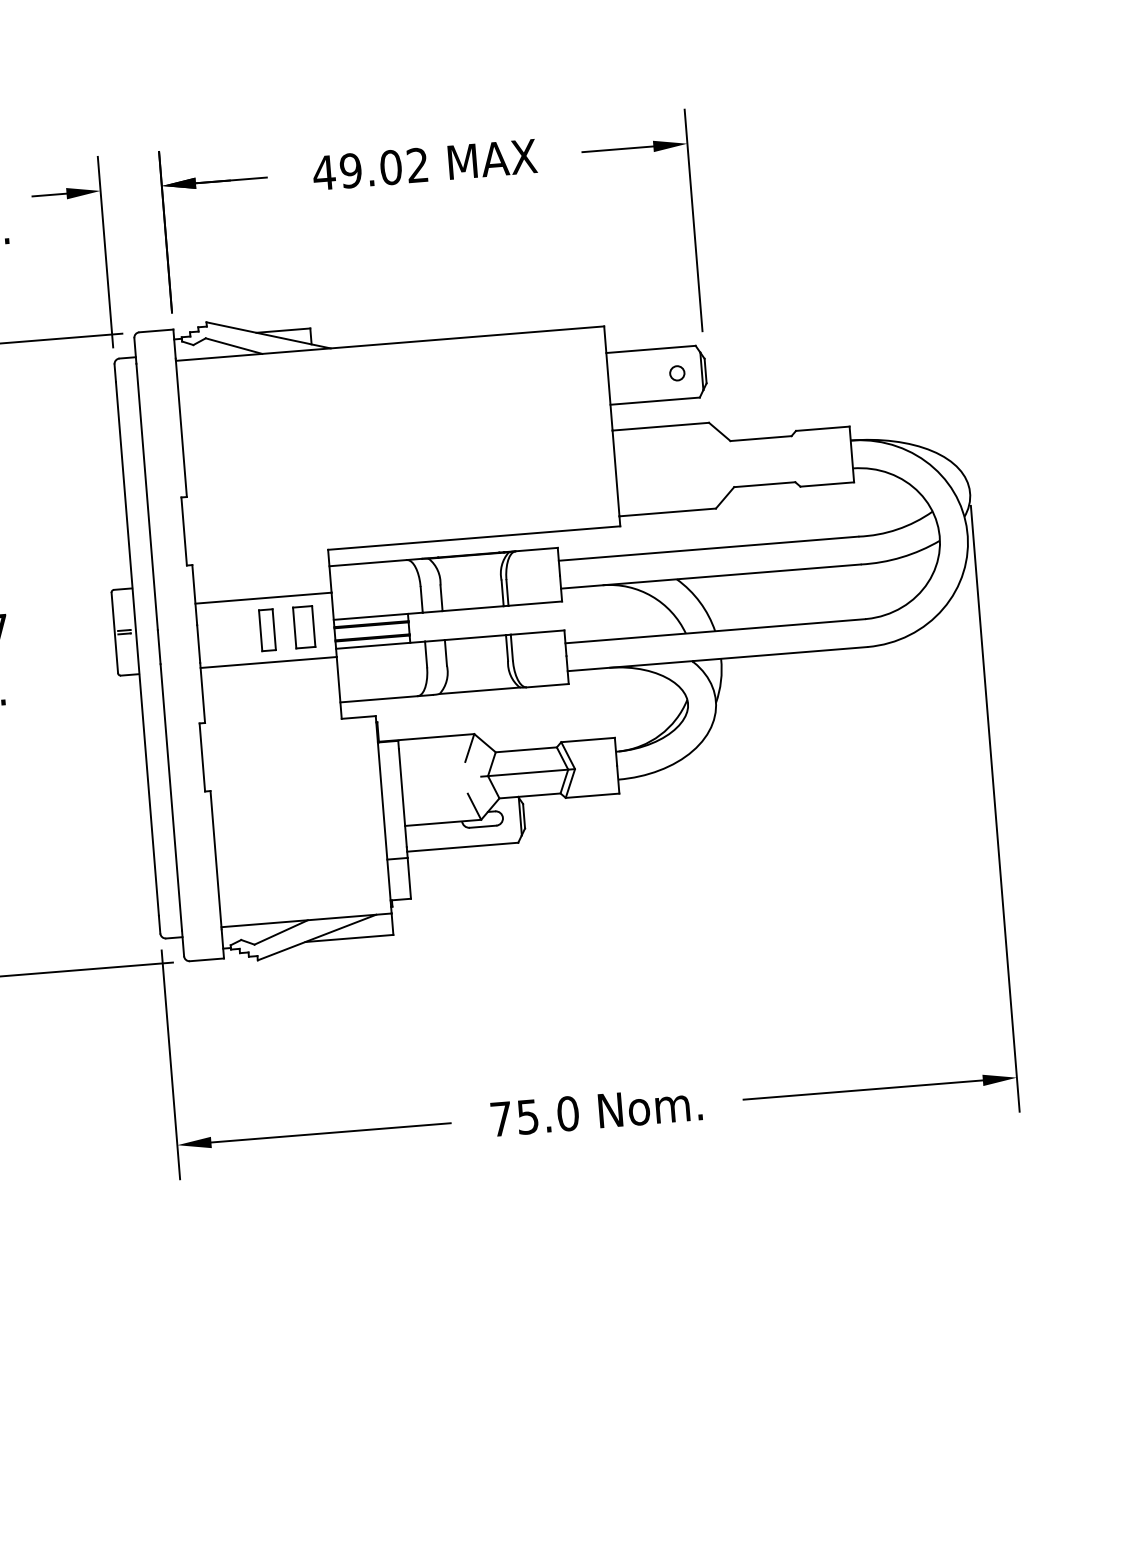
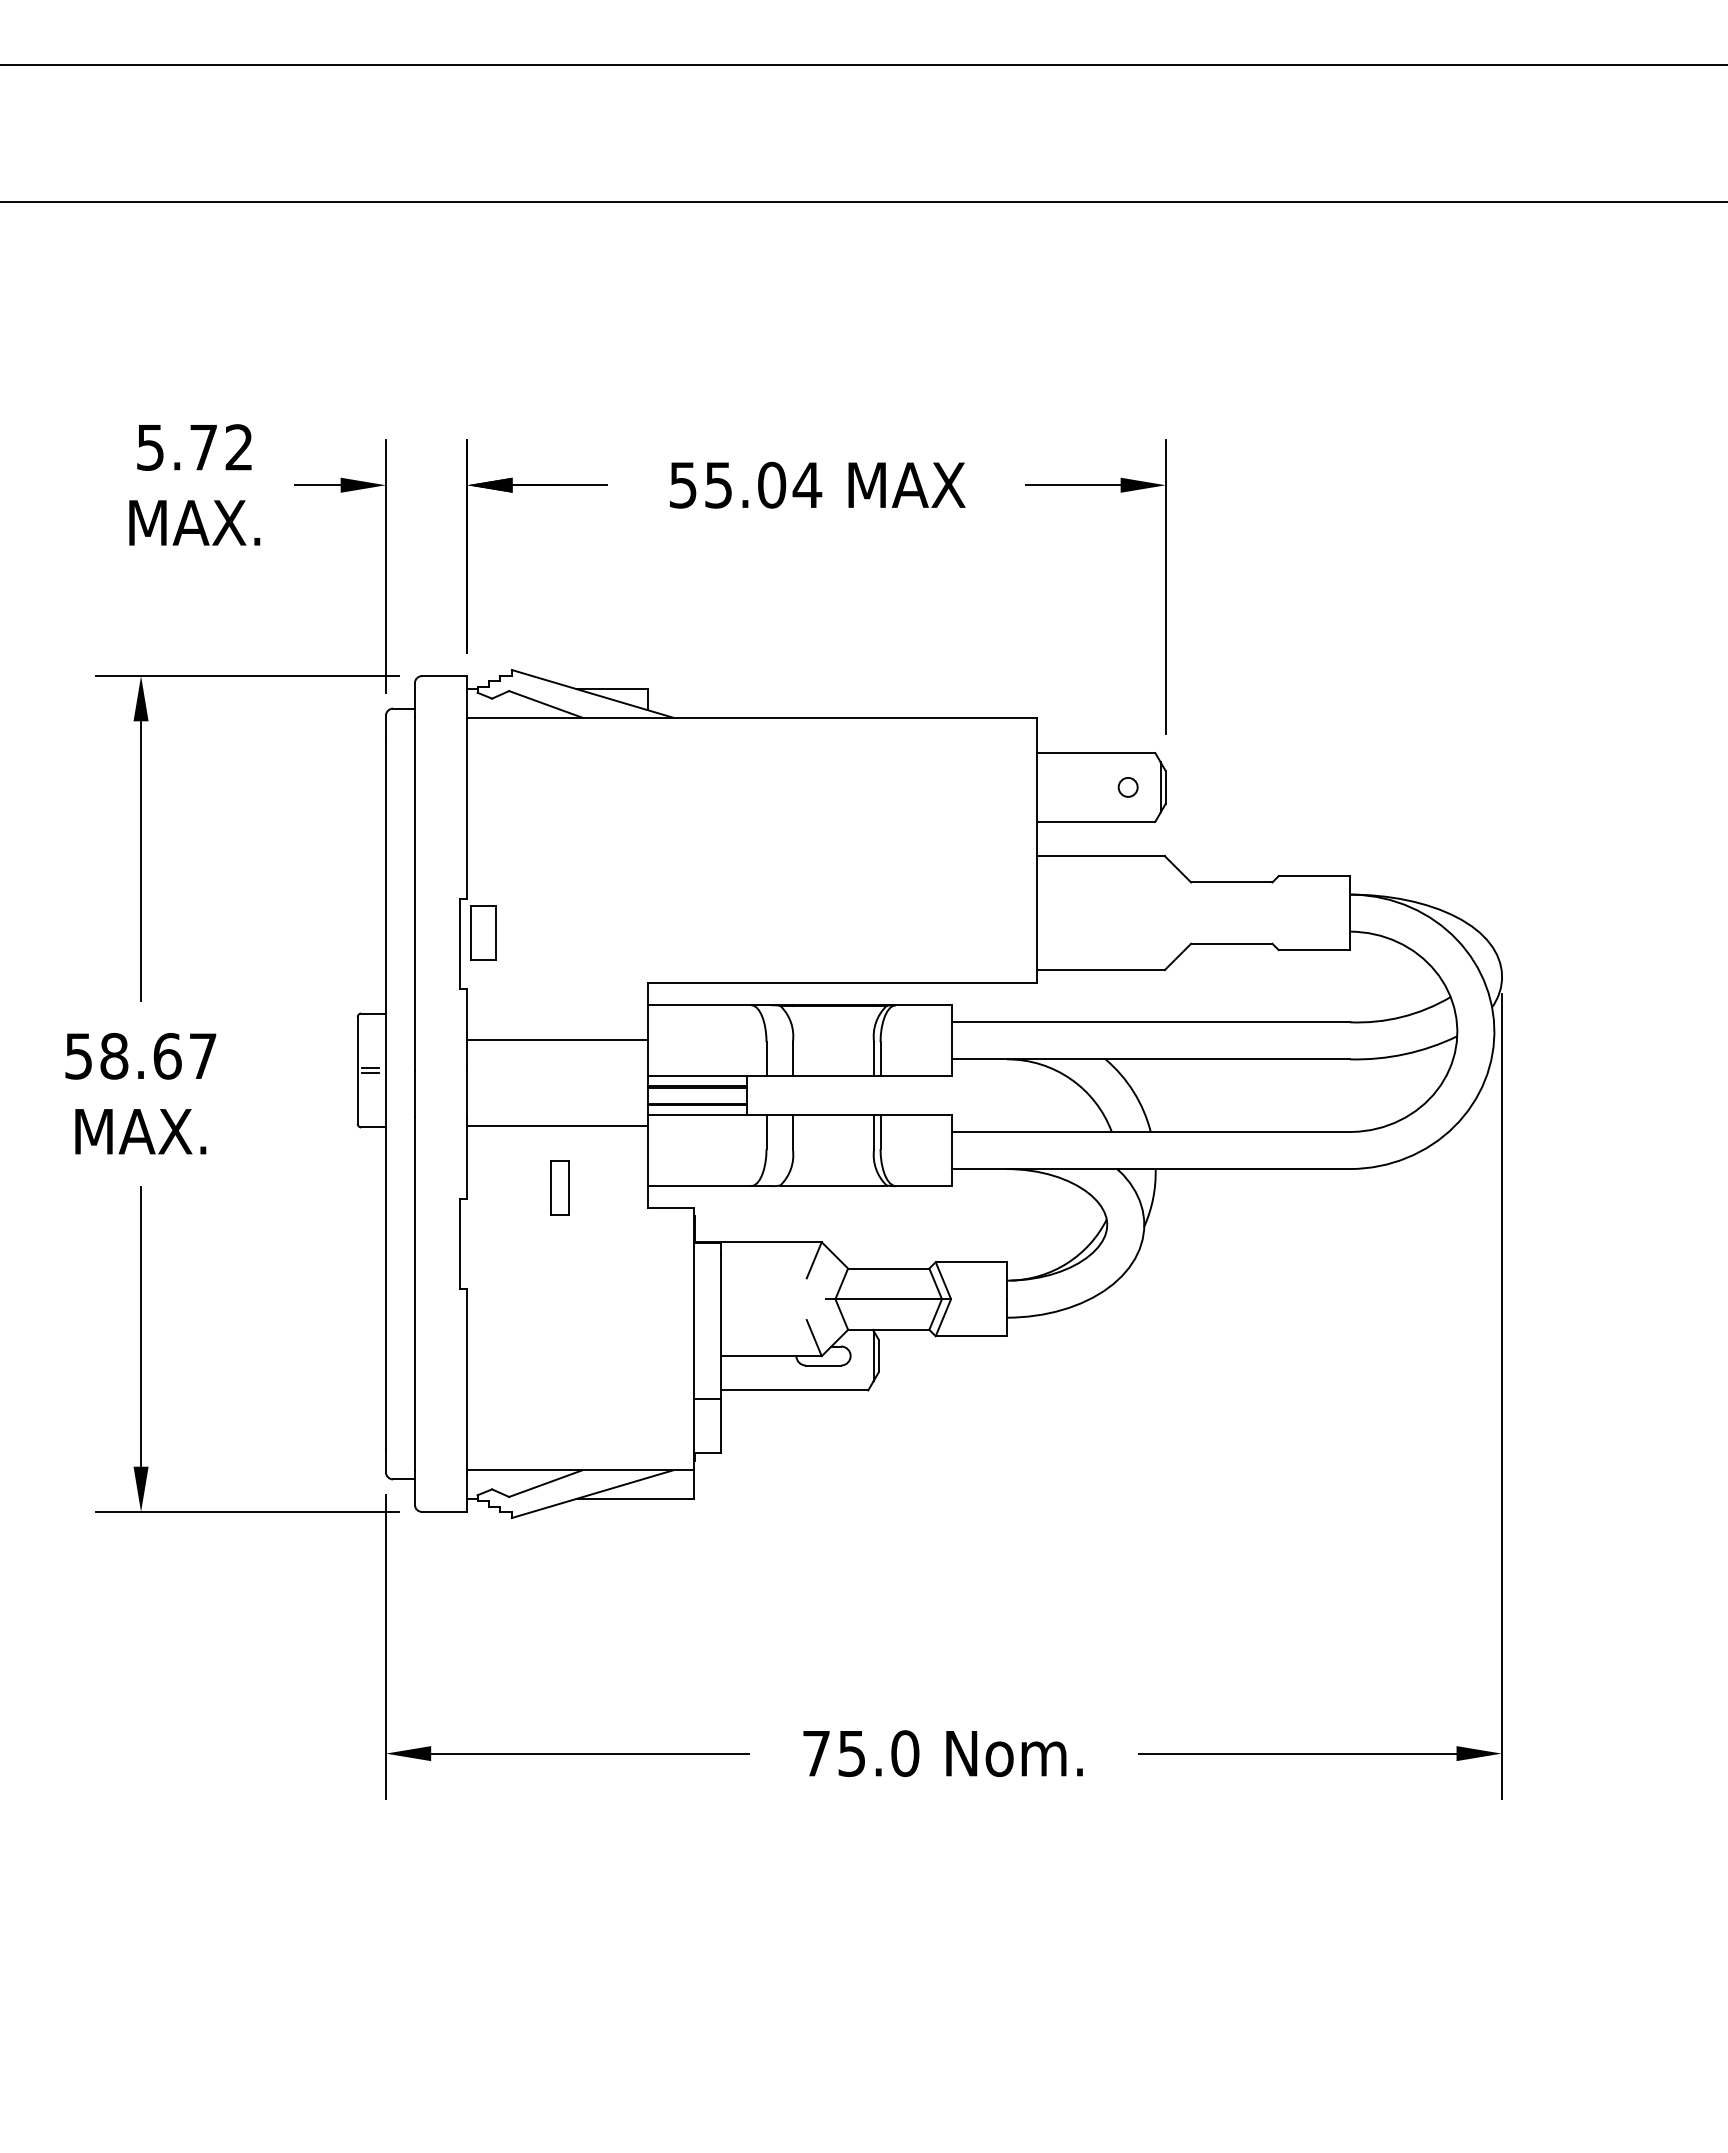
text: (371, 168) -> (745, 484), 49.02 -> 55.04
part: (304, 626) -> (483, 932), moved
part: (267, 629) -> (559, 1187), moved

